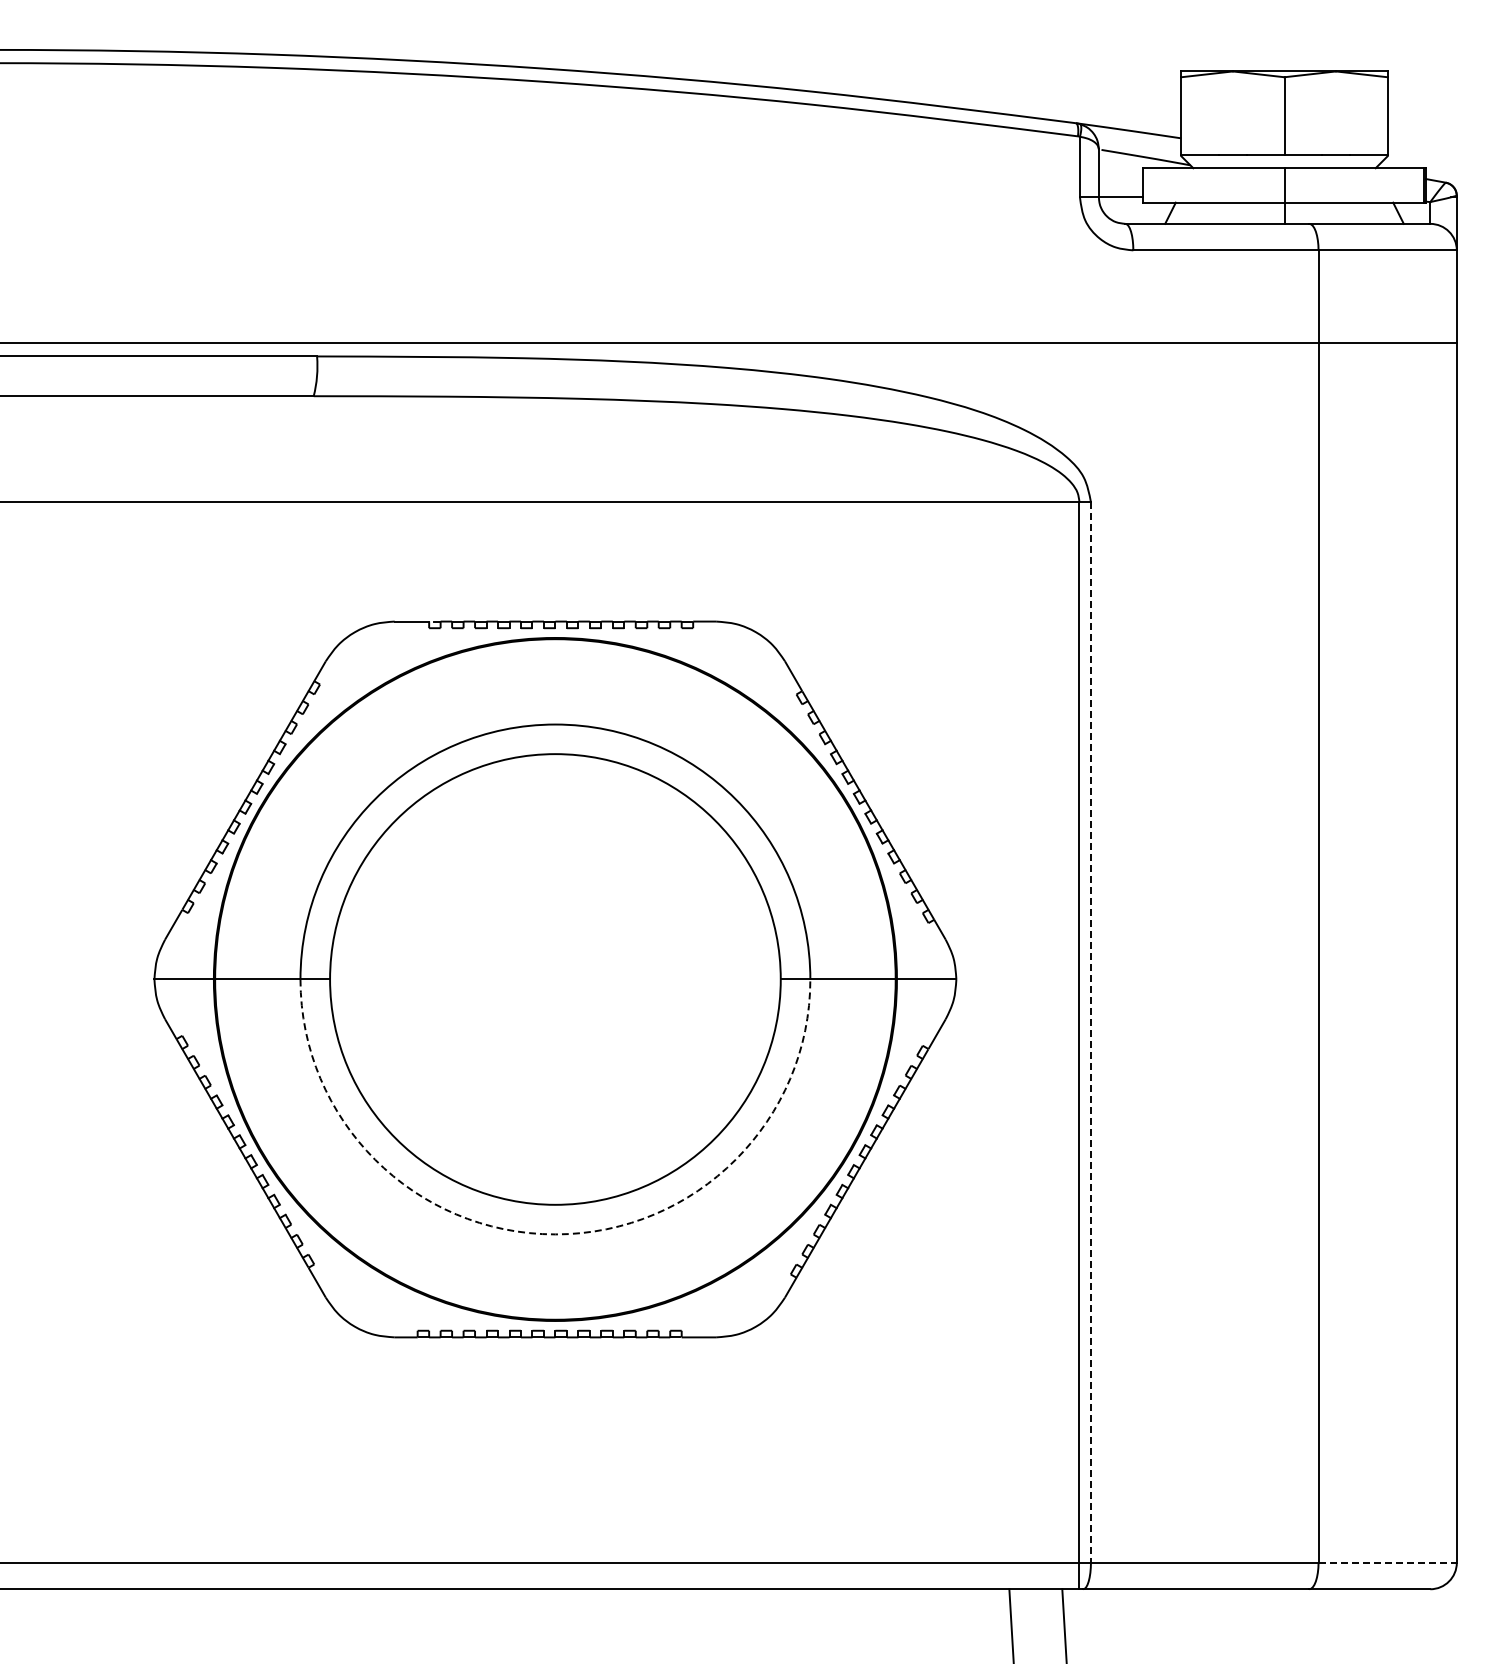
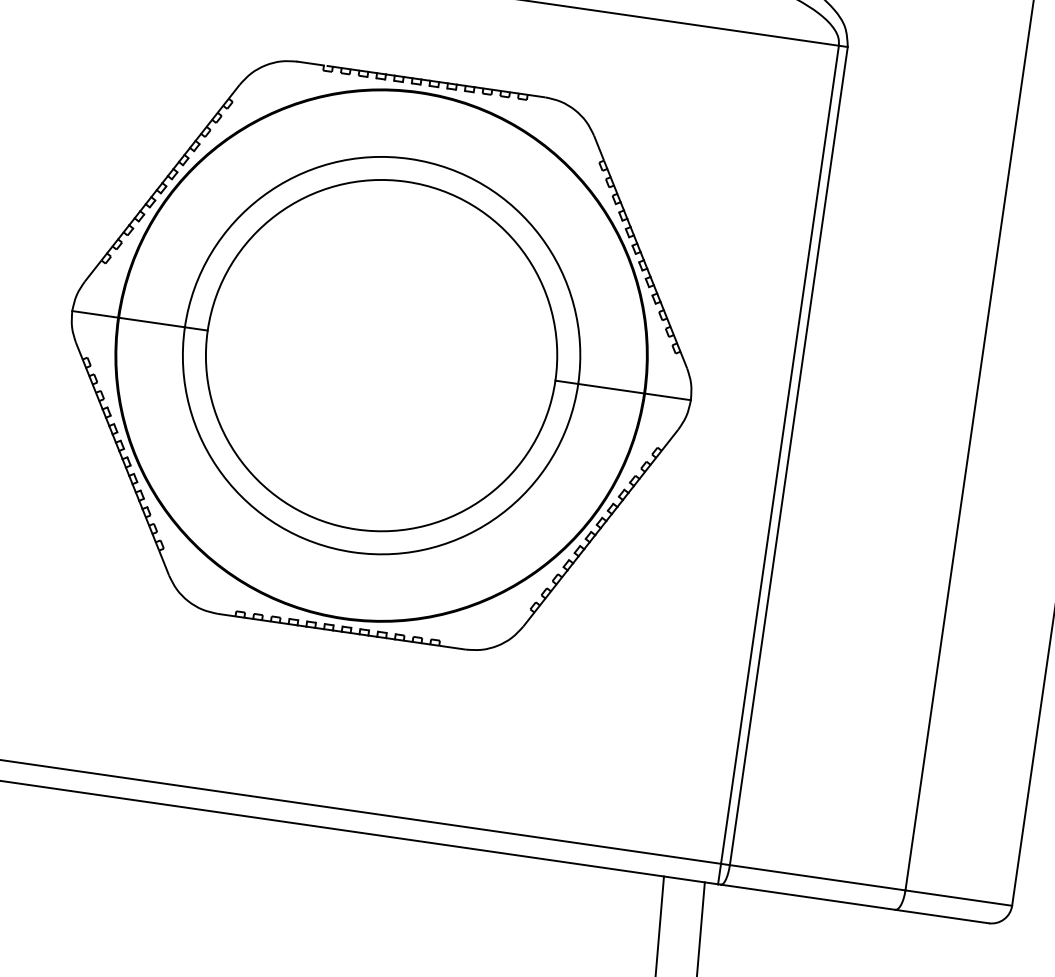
line: (1090, 1033) -> (788, 456), dashed -> solid
arc: (555, 1234) -> (353, 552), dashed -> solid
line: (1388, 1562) -> (959, 898), dashed -> solid

